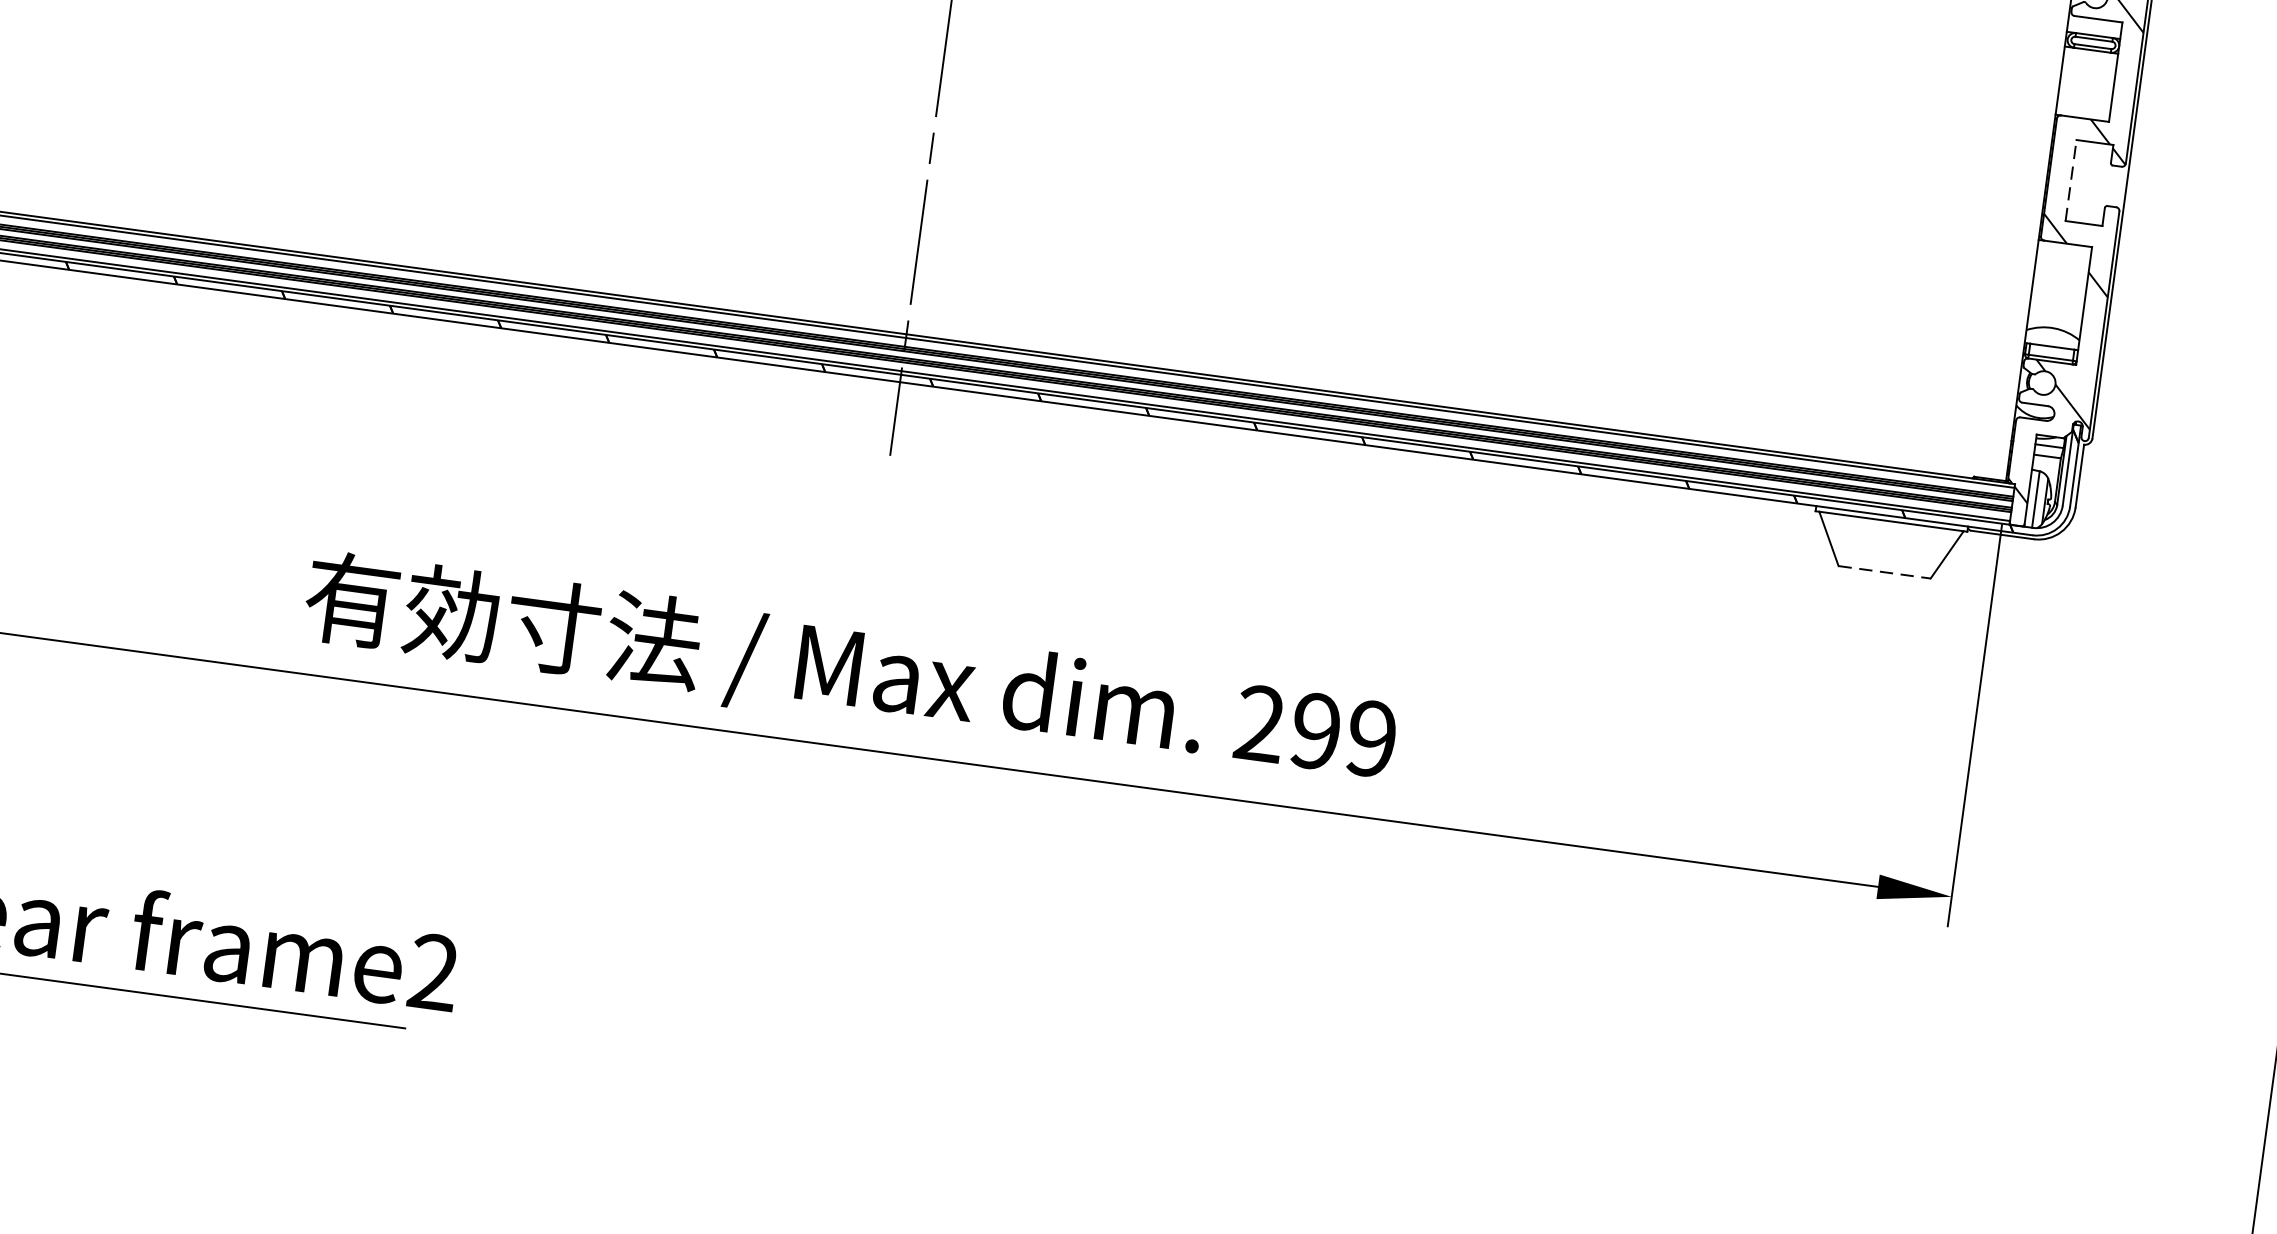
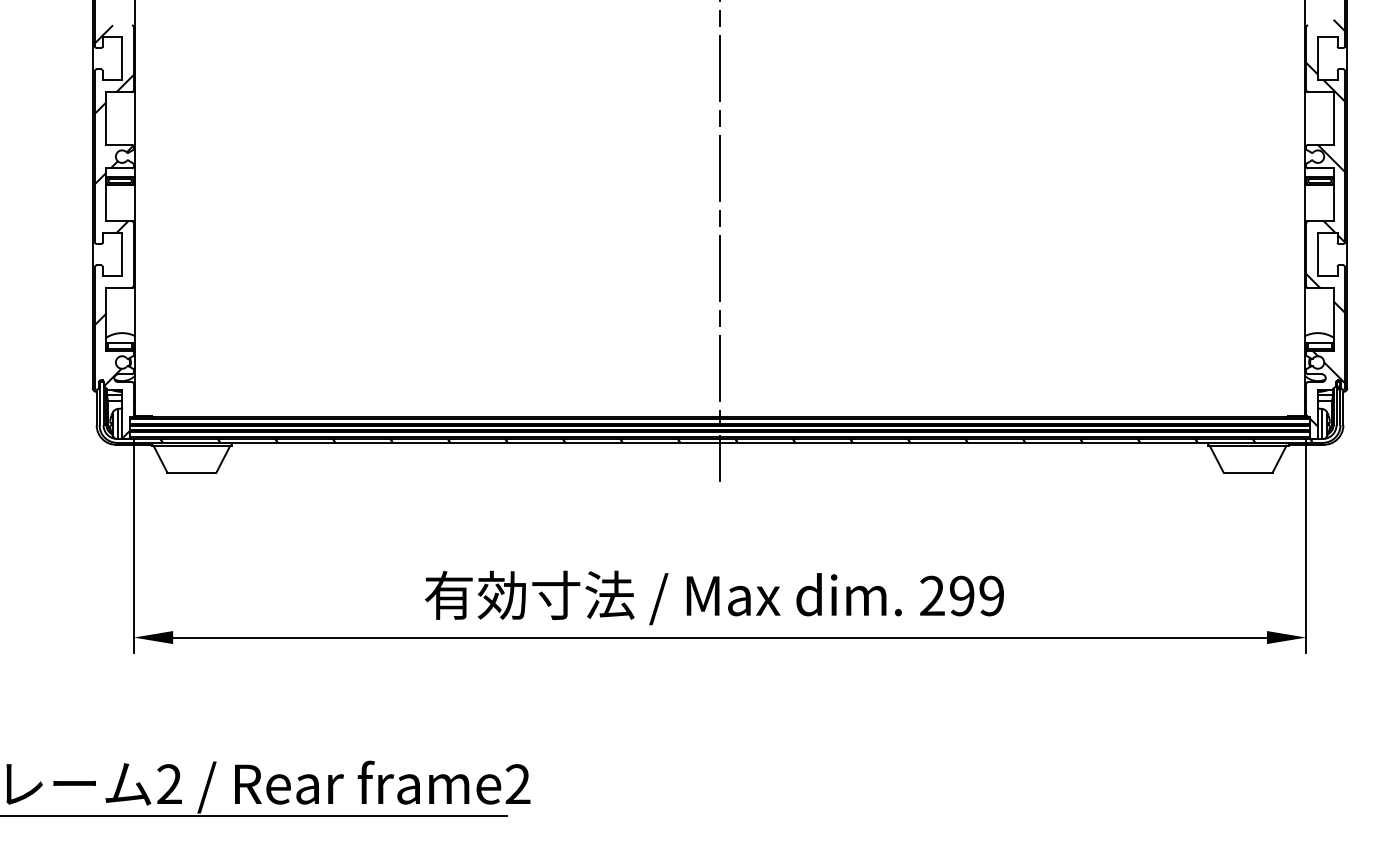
line: (2070, 180) -> (1317, 254), dashed -> solid
line: (1885, 572) -> (1248, 472), dashed -> solid

